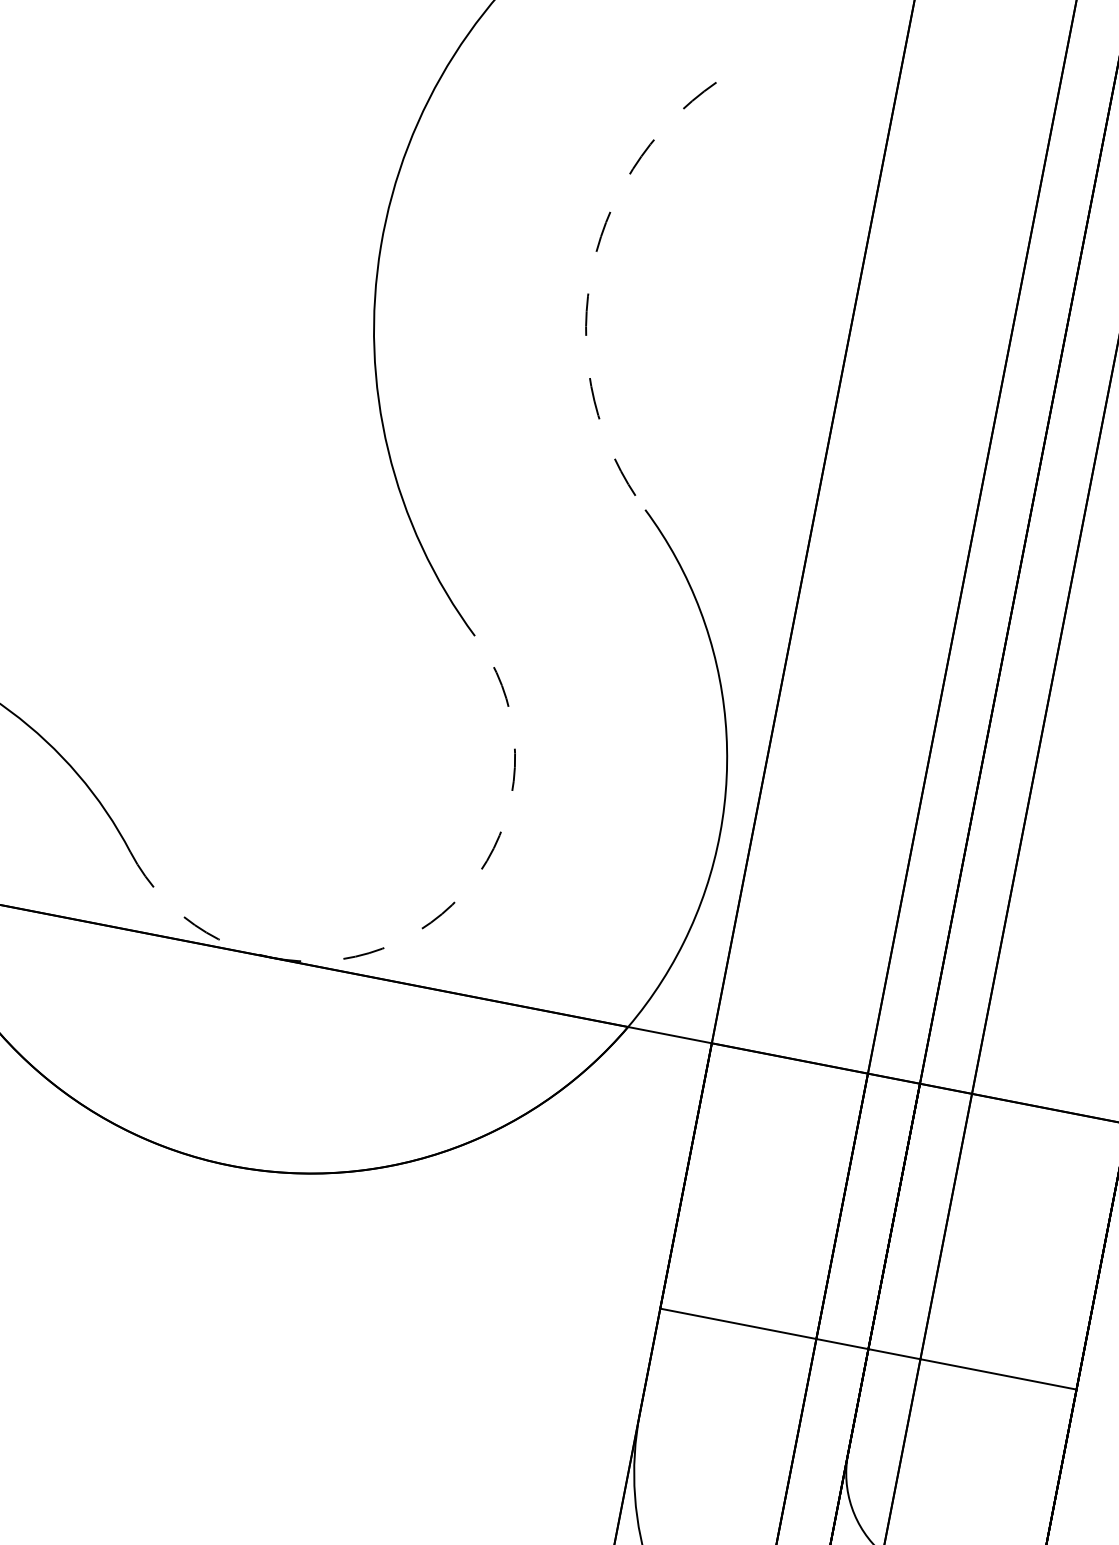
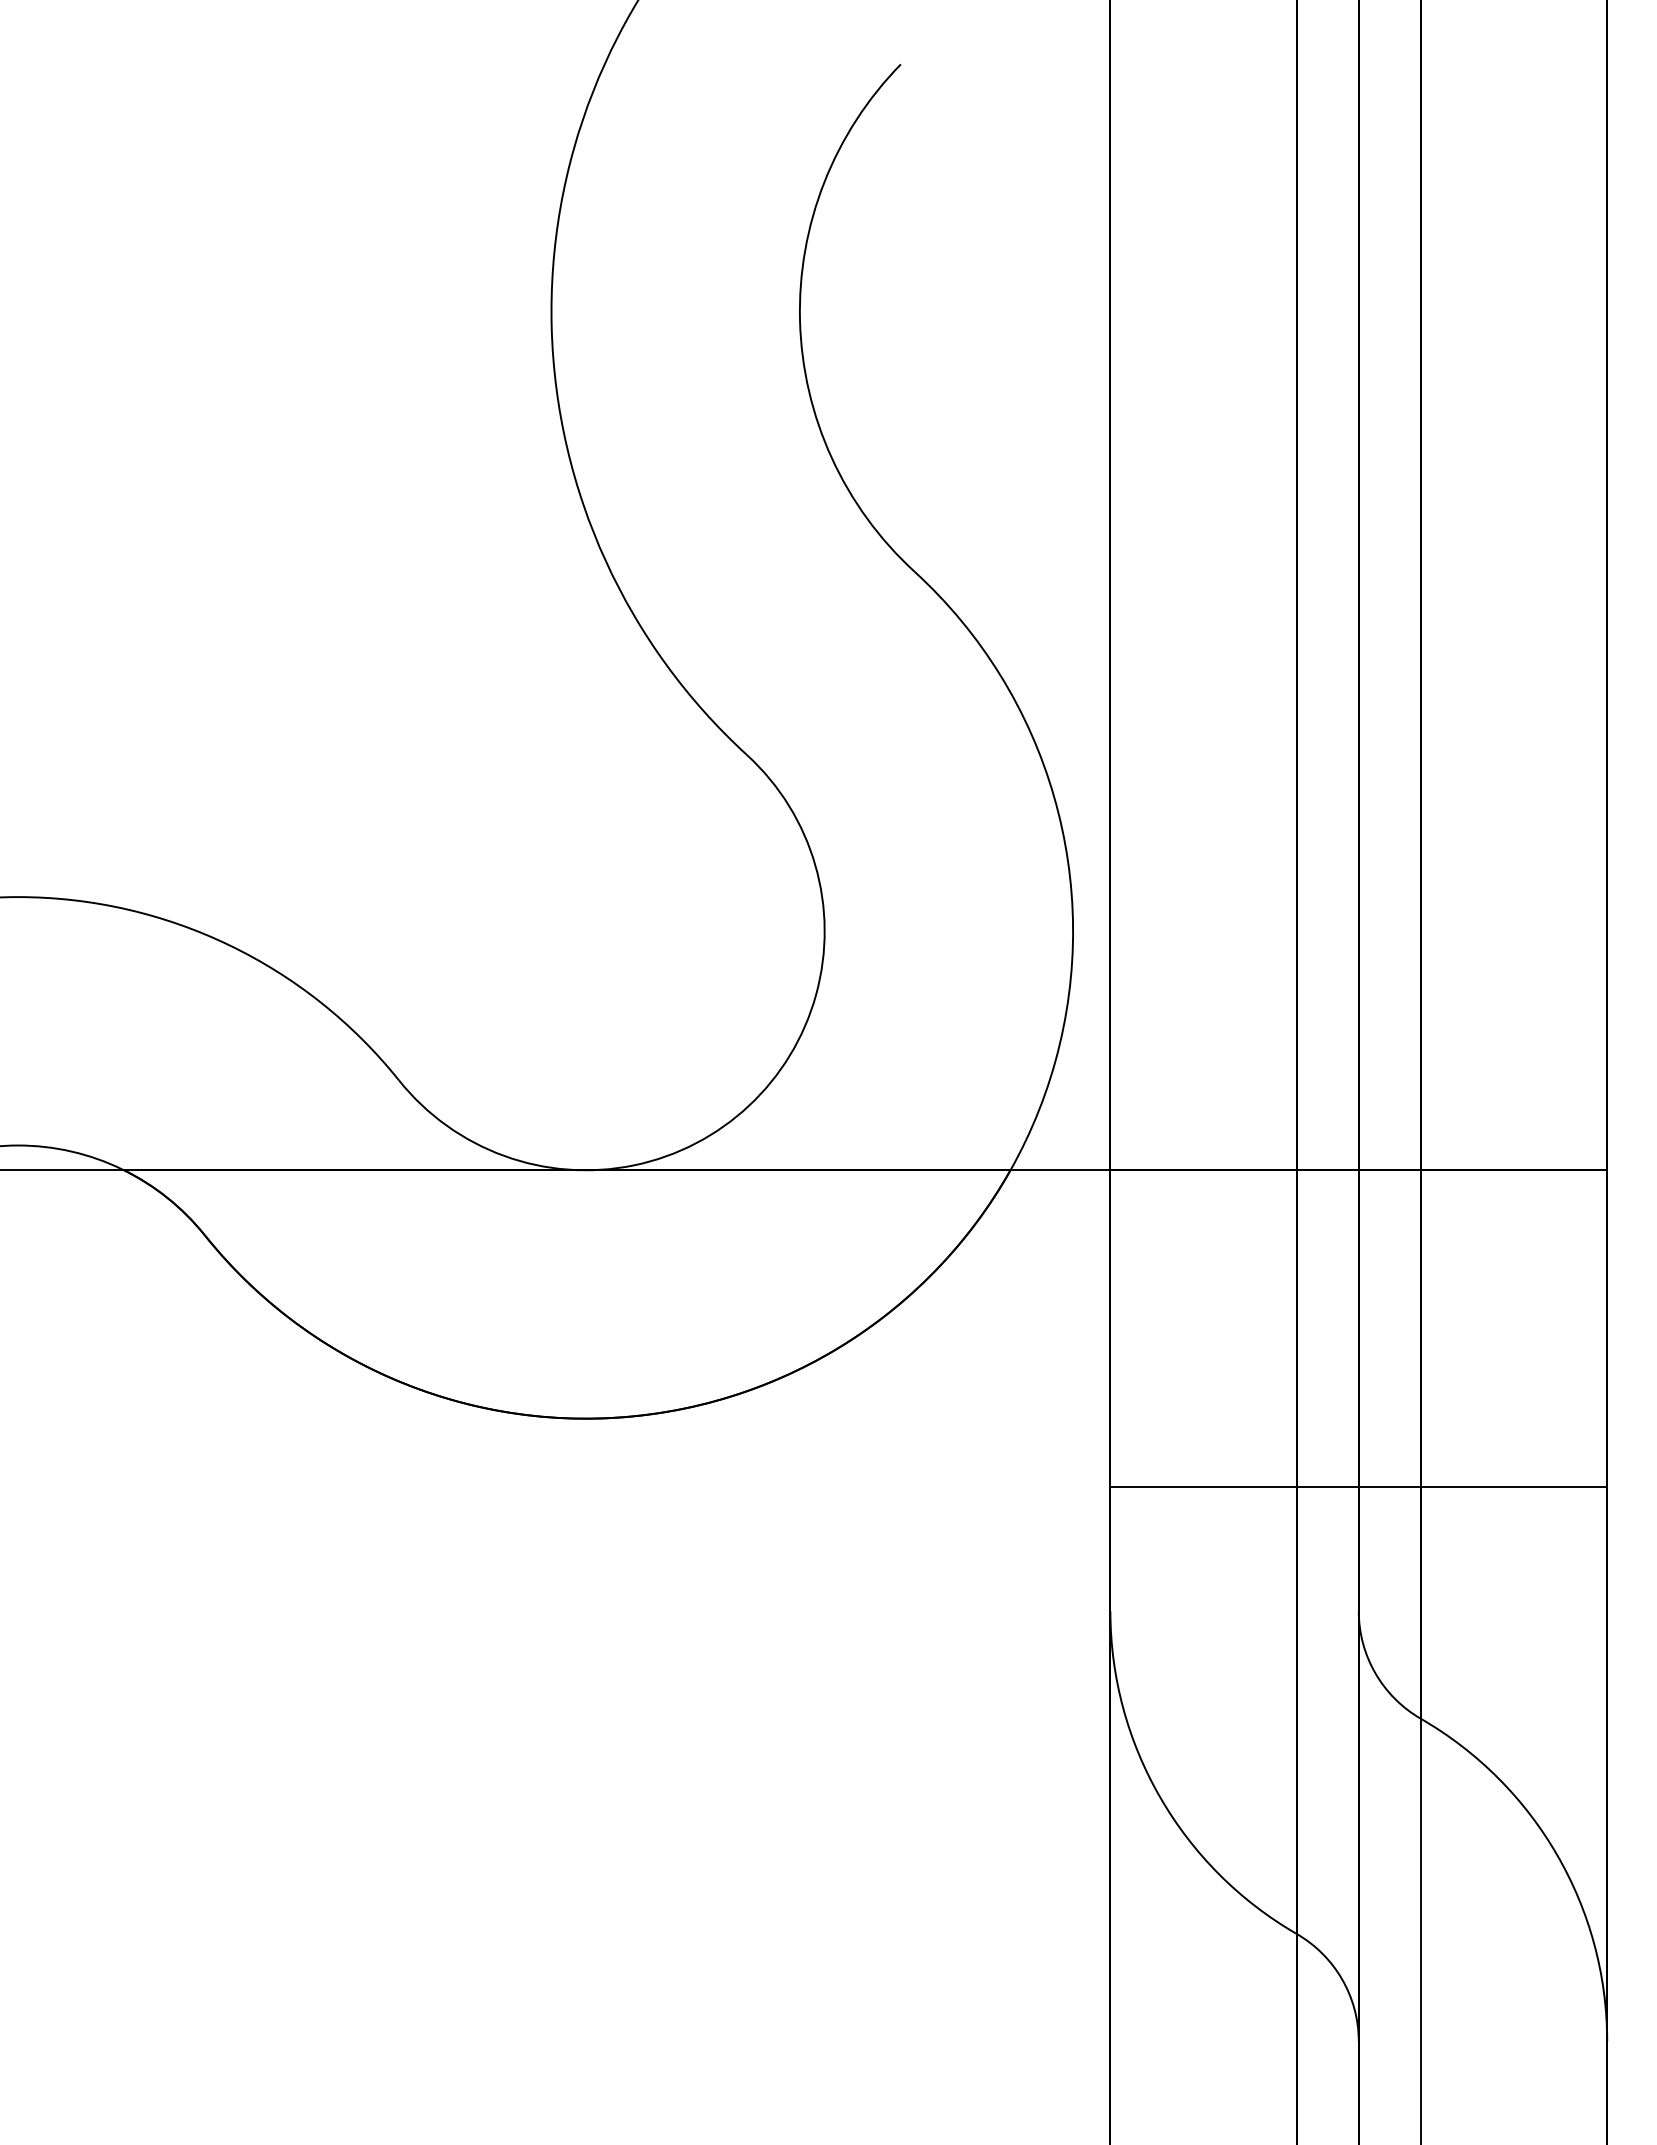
arc: (590, 280) -> (800, 320), dashed -> solid
arc: (419, 930) -> (748, 1105), dashed -> solid

